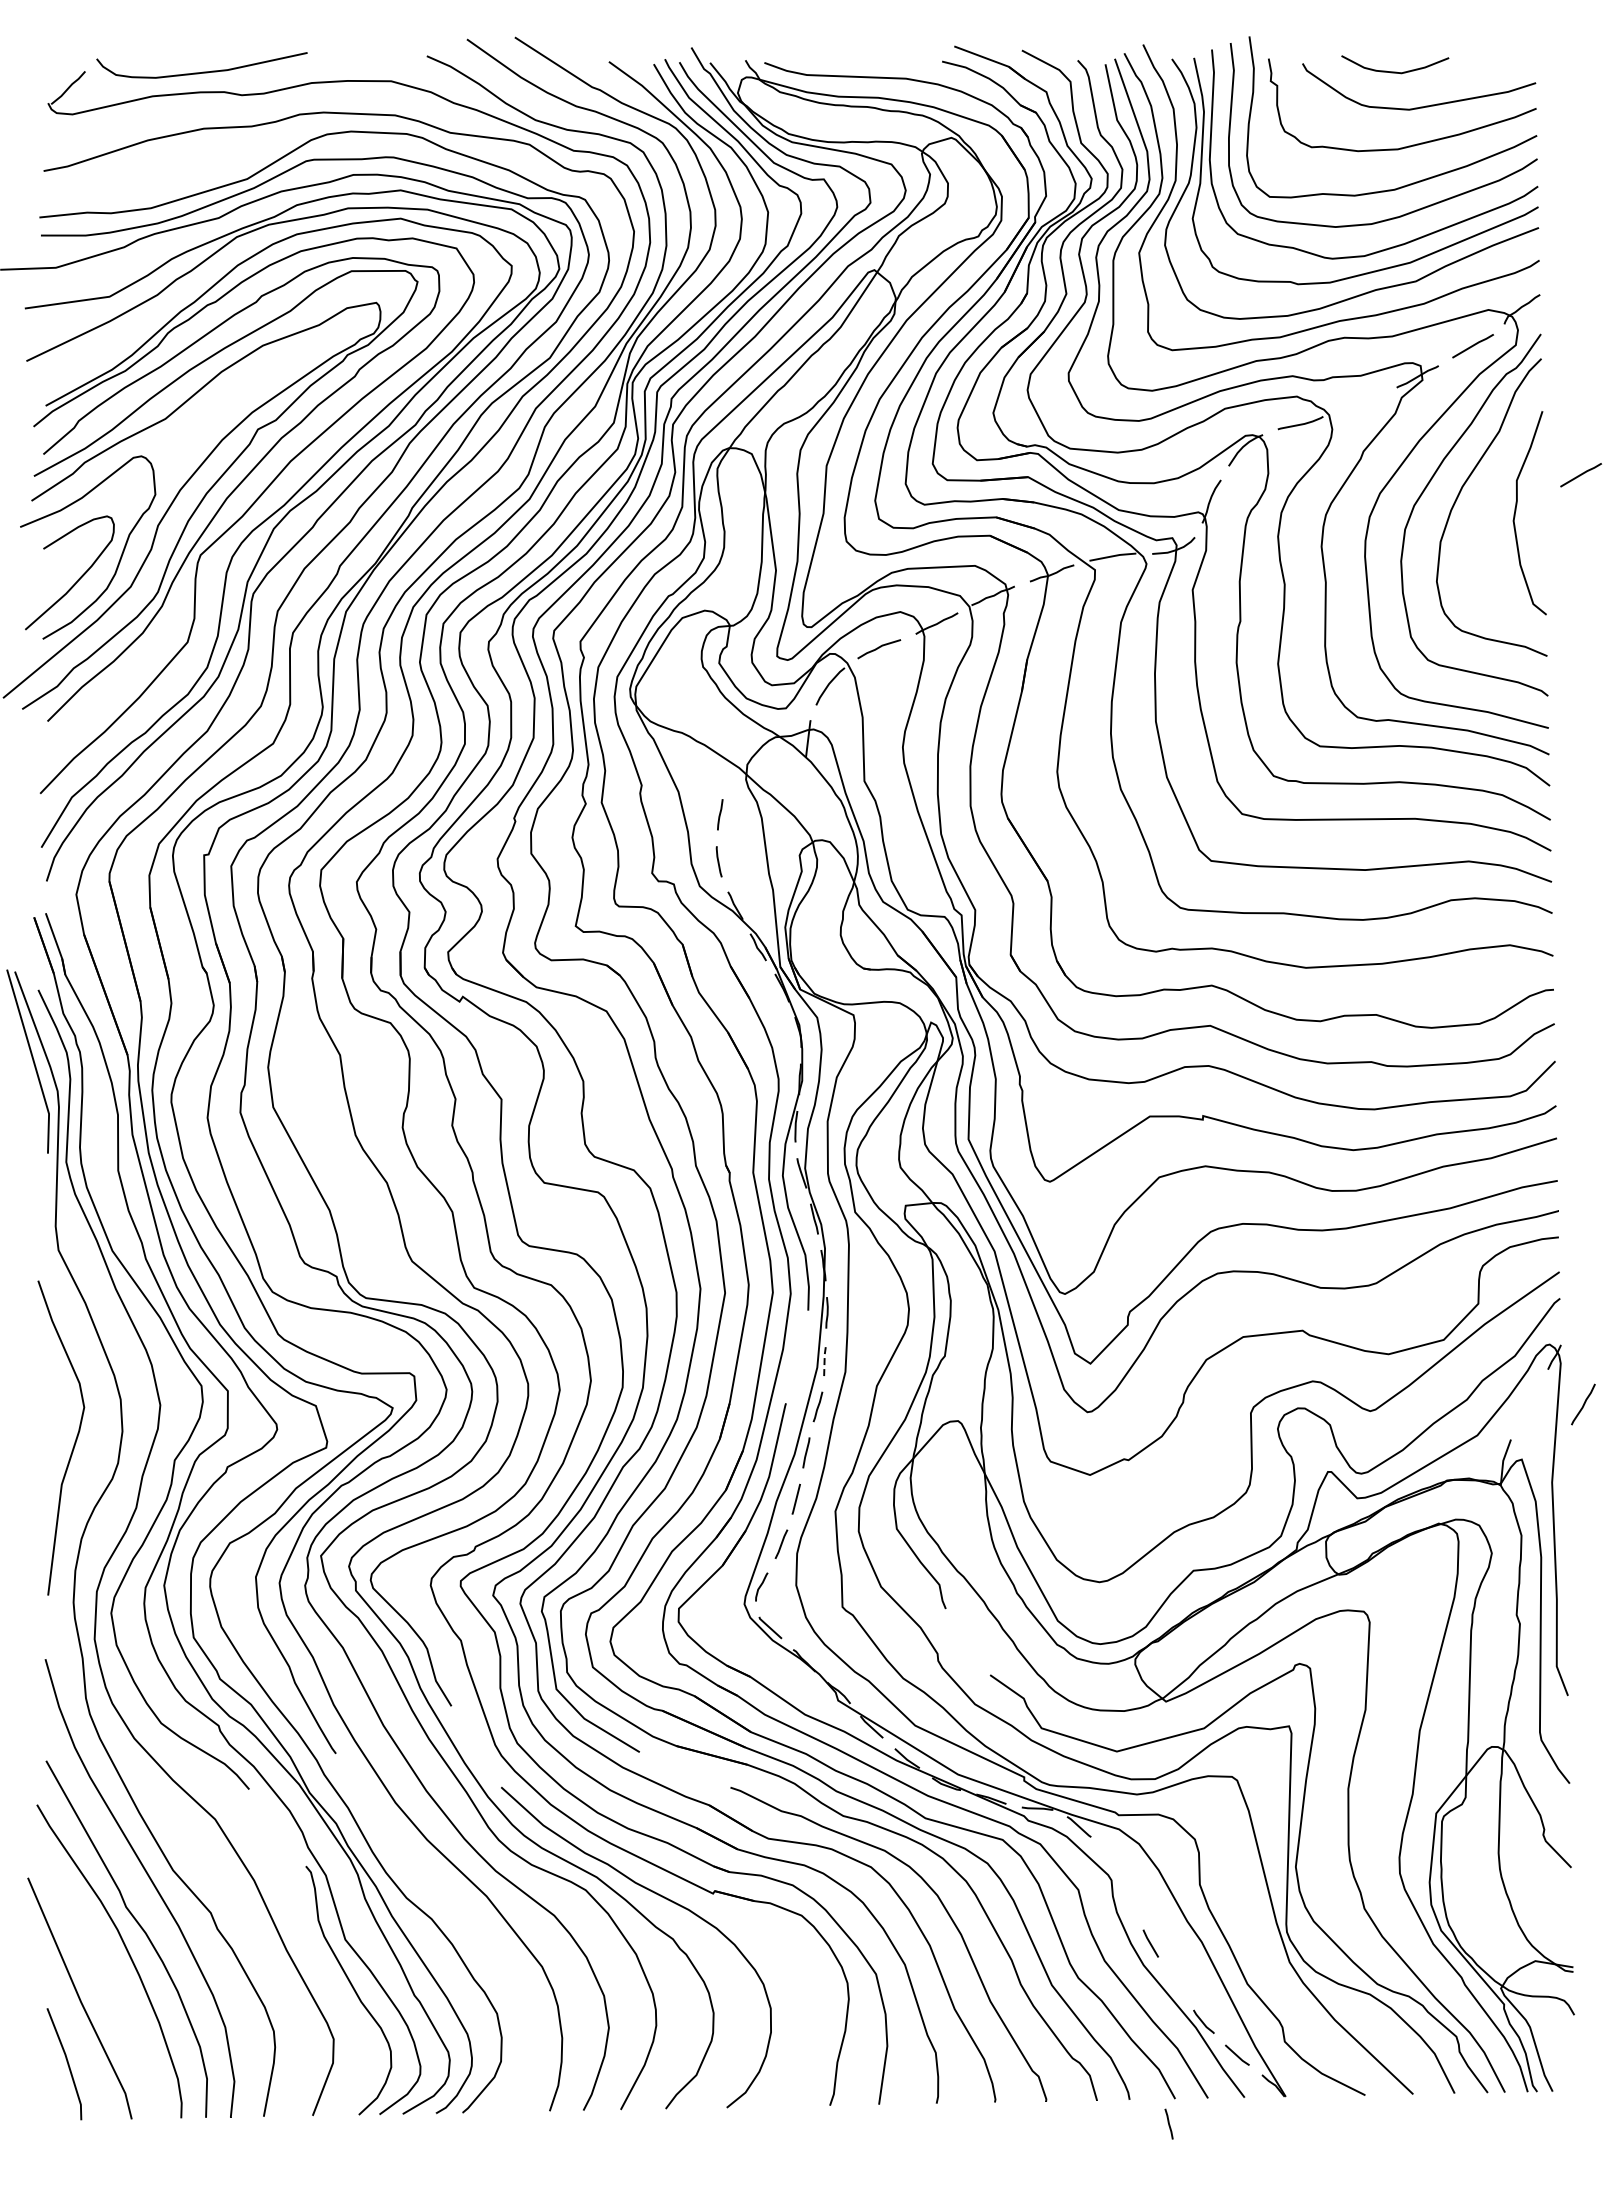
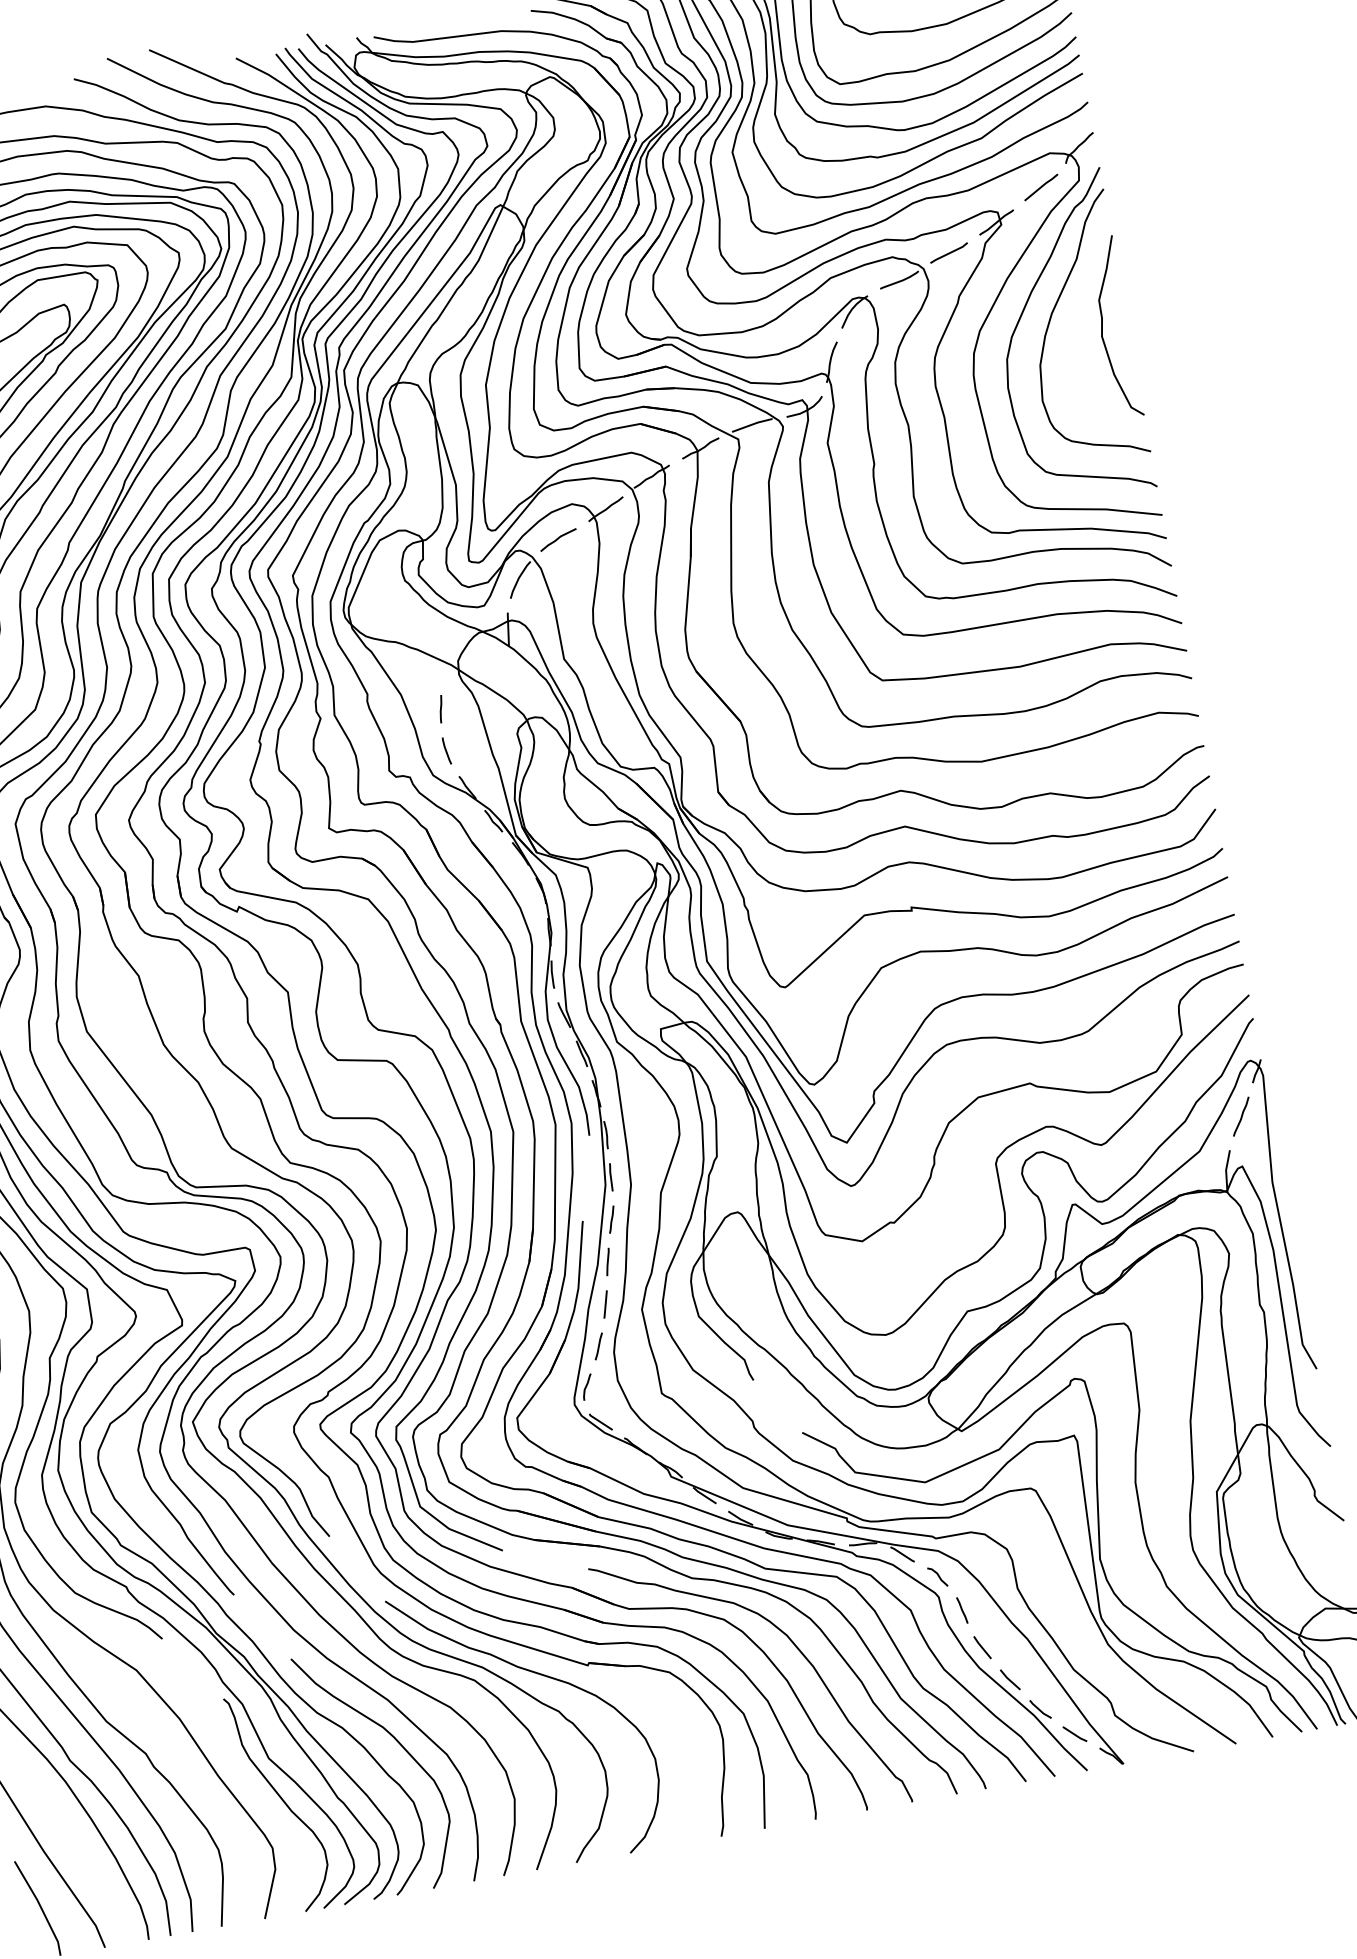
curve: (1359, 401) -> (948, 252), added
line: (1580, 475) -> (1154, 286), removed
line: (824, 1358) -> (610, 1175), dashed -> solid
curve: (1583, 1404) -> (1241, 1116), moved
curve: (1114, 1857) -> (938, 1576), added
part: (493, 1950) -> (401, 1746), added
line: (1175, 1984) -> (1010, 1680), added
line: (1168, 2123) -> (961, 1610), moved

